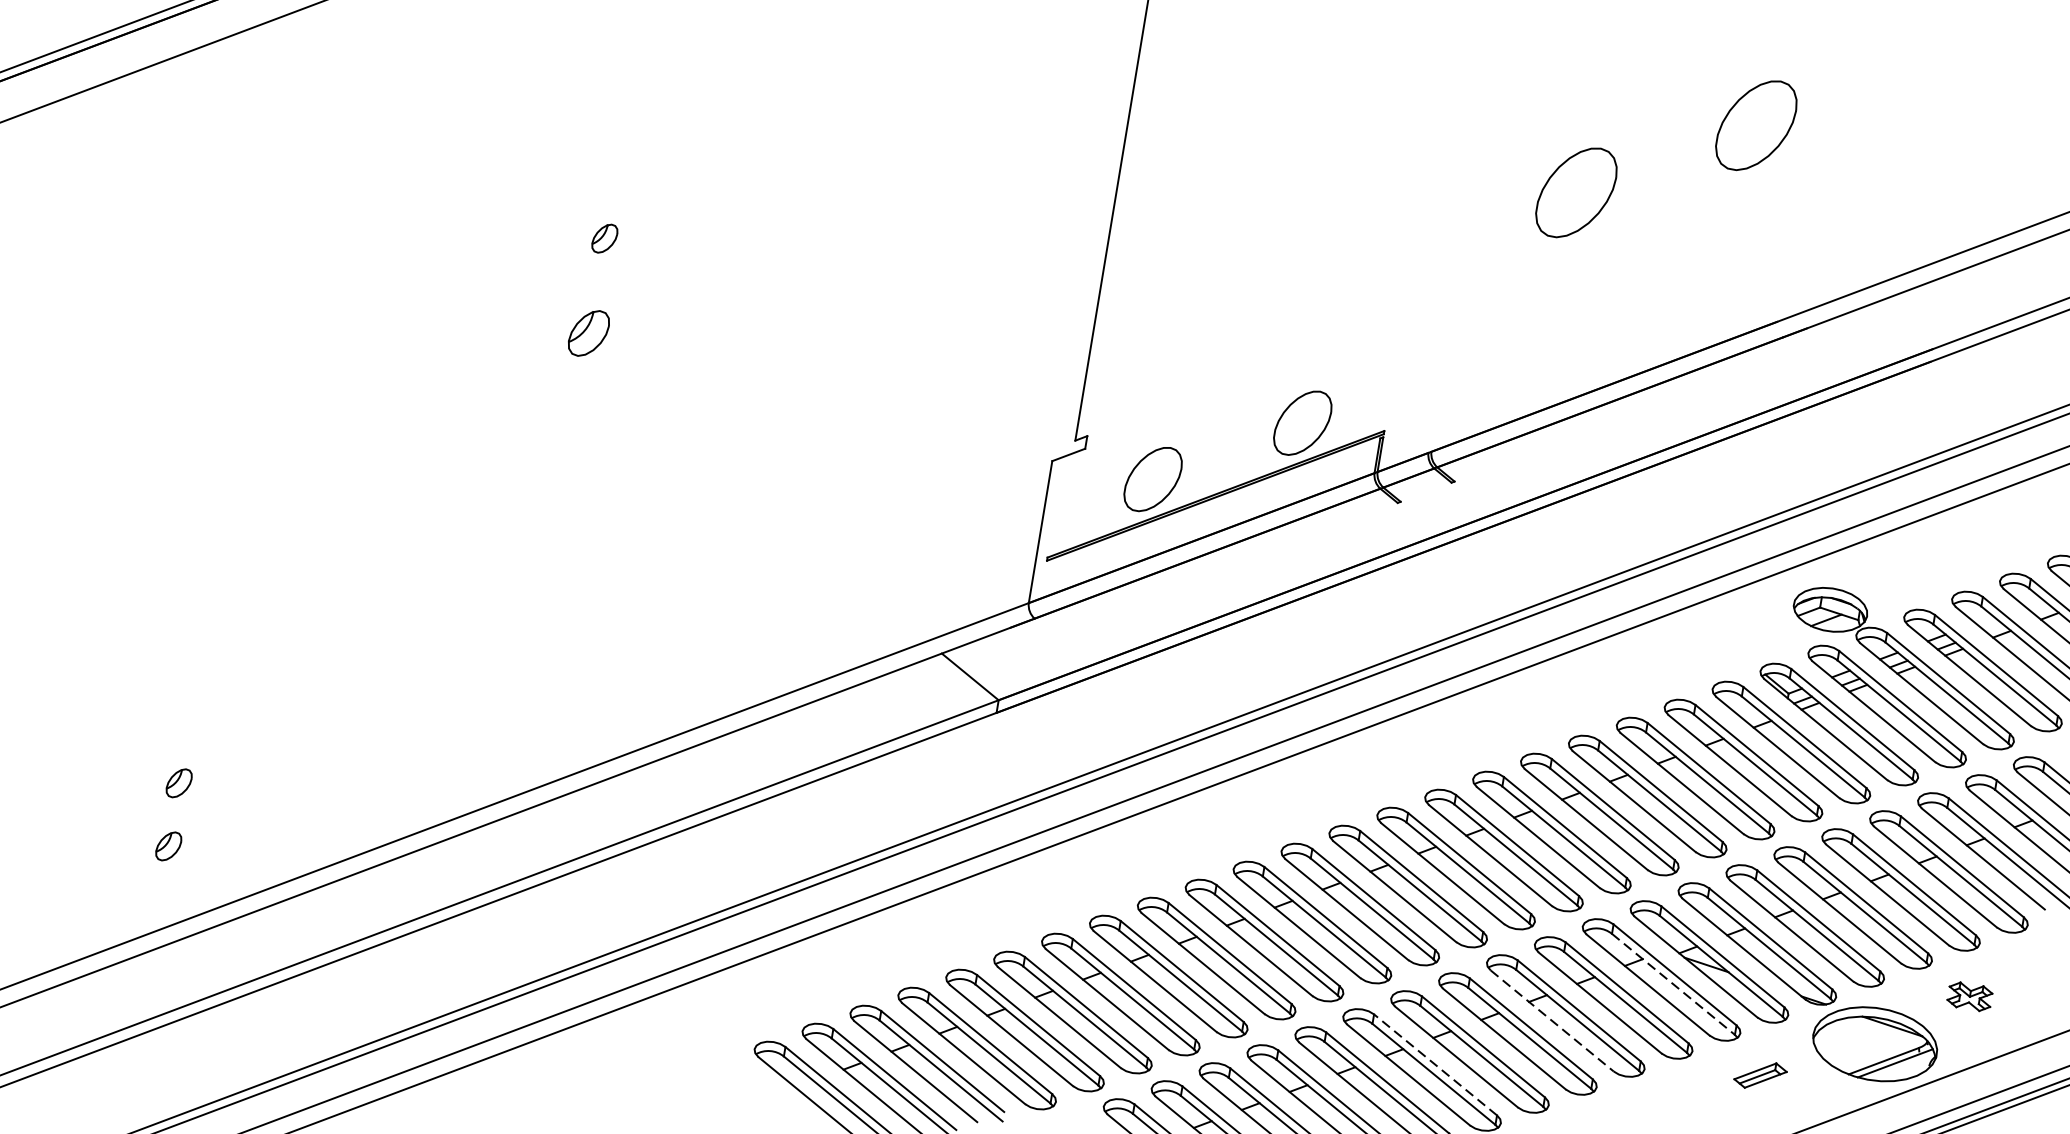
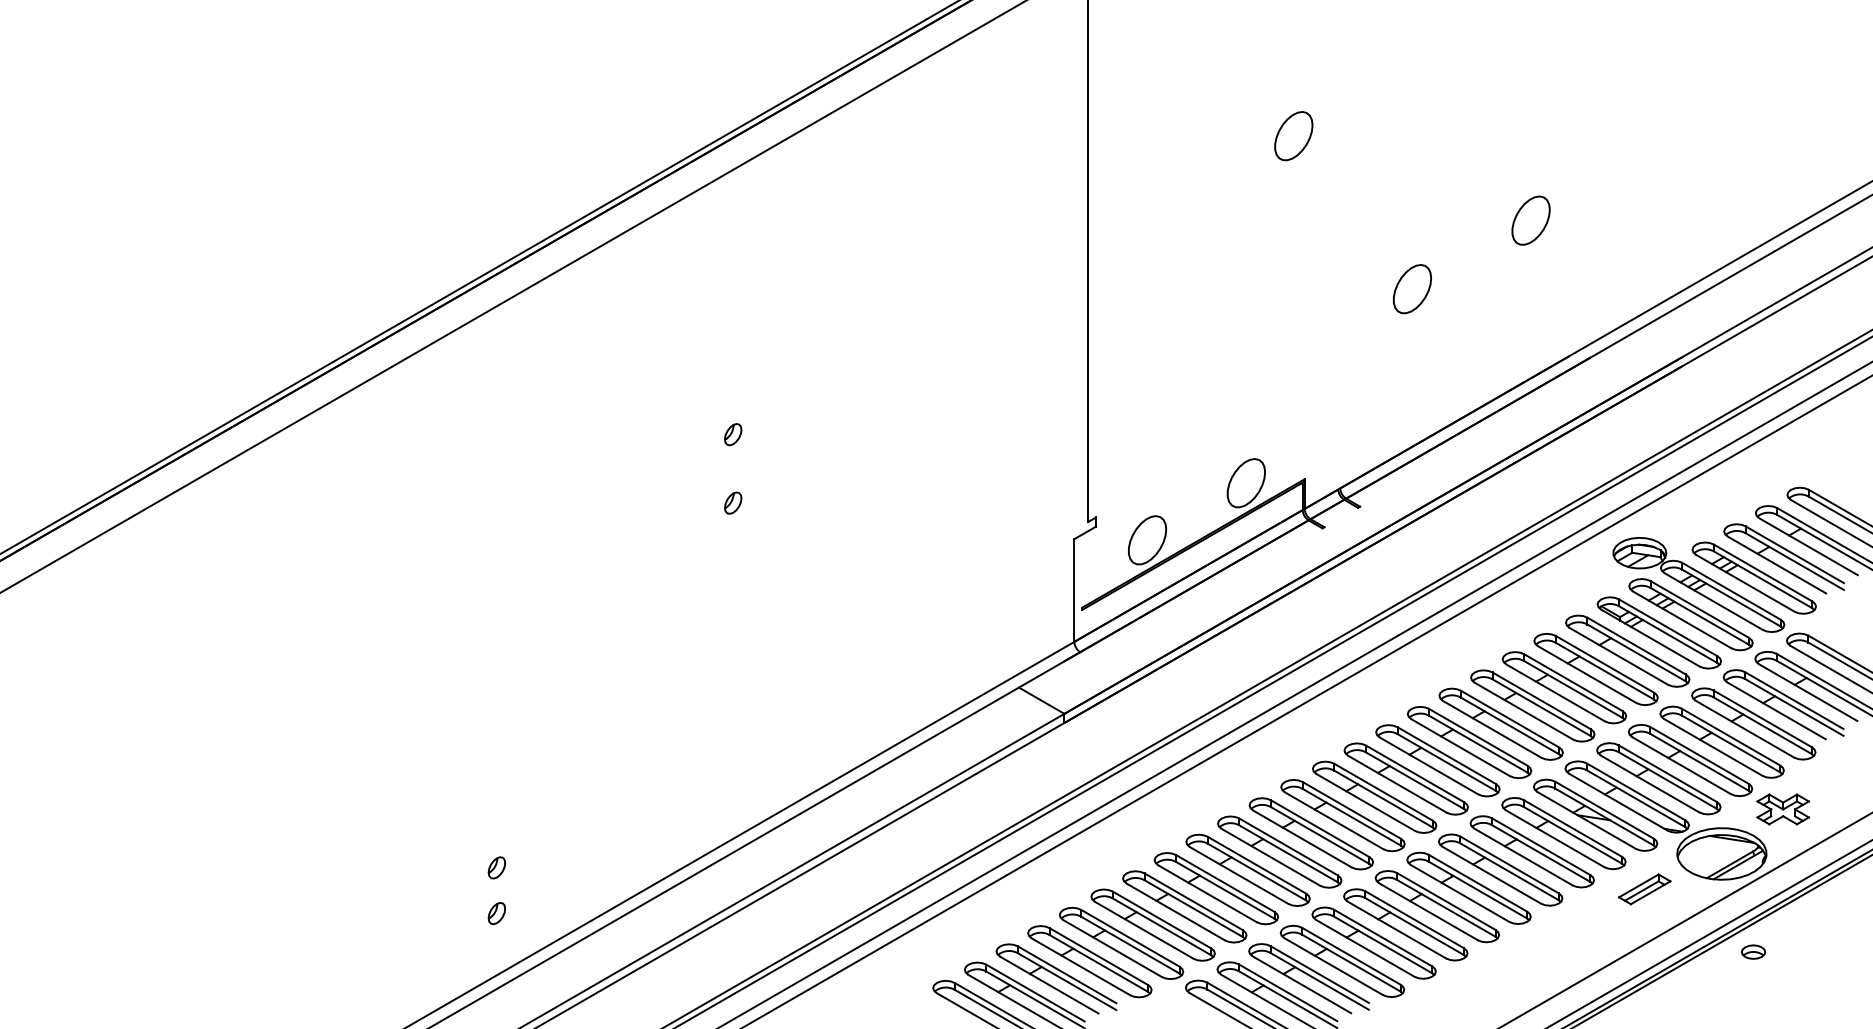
part: (1755, 125) -> (1530, 220), size x0.71
part: (1576, 193) -> (1412, 289), size x0.71
part: (589, 332) -> (733, 502), size x0.62
line: (1672, 984) -> (1572, 835), dashed -> solid
part: (1969, 996) -> (1782, 809), size x1.67
line: (1551, 1021) -> (1491, 875), dashed -> solid
line: (1435, 1064) -> (1414, 919), dashed -> solid
part: (1760, 1075) -> (1644, 889), size x1.43

